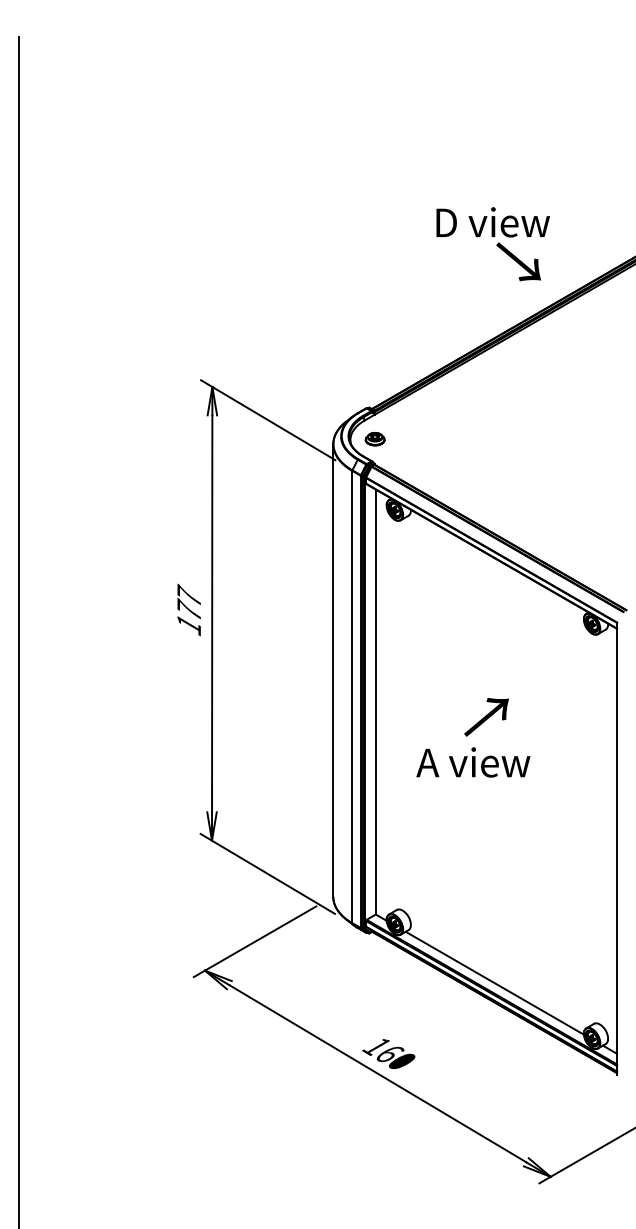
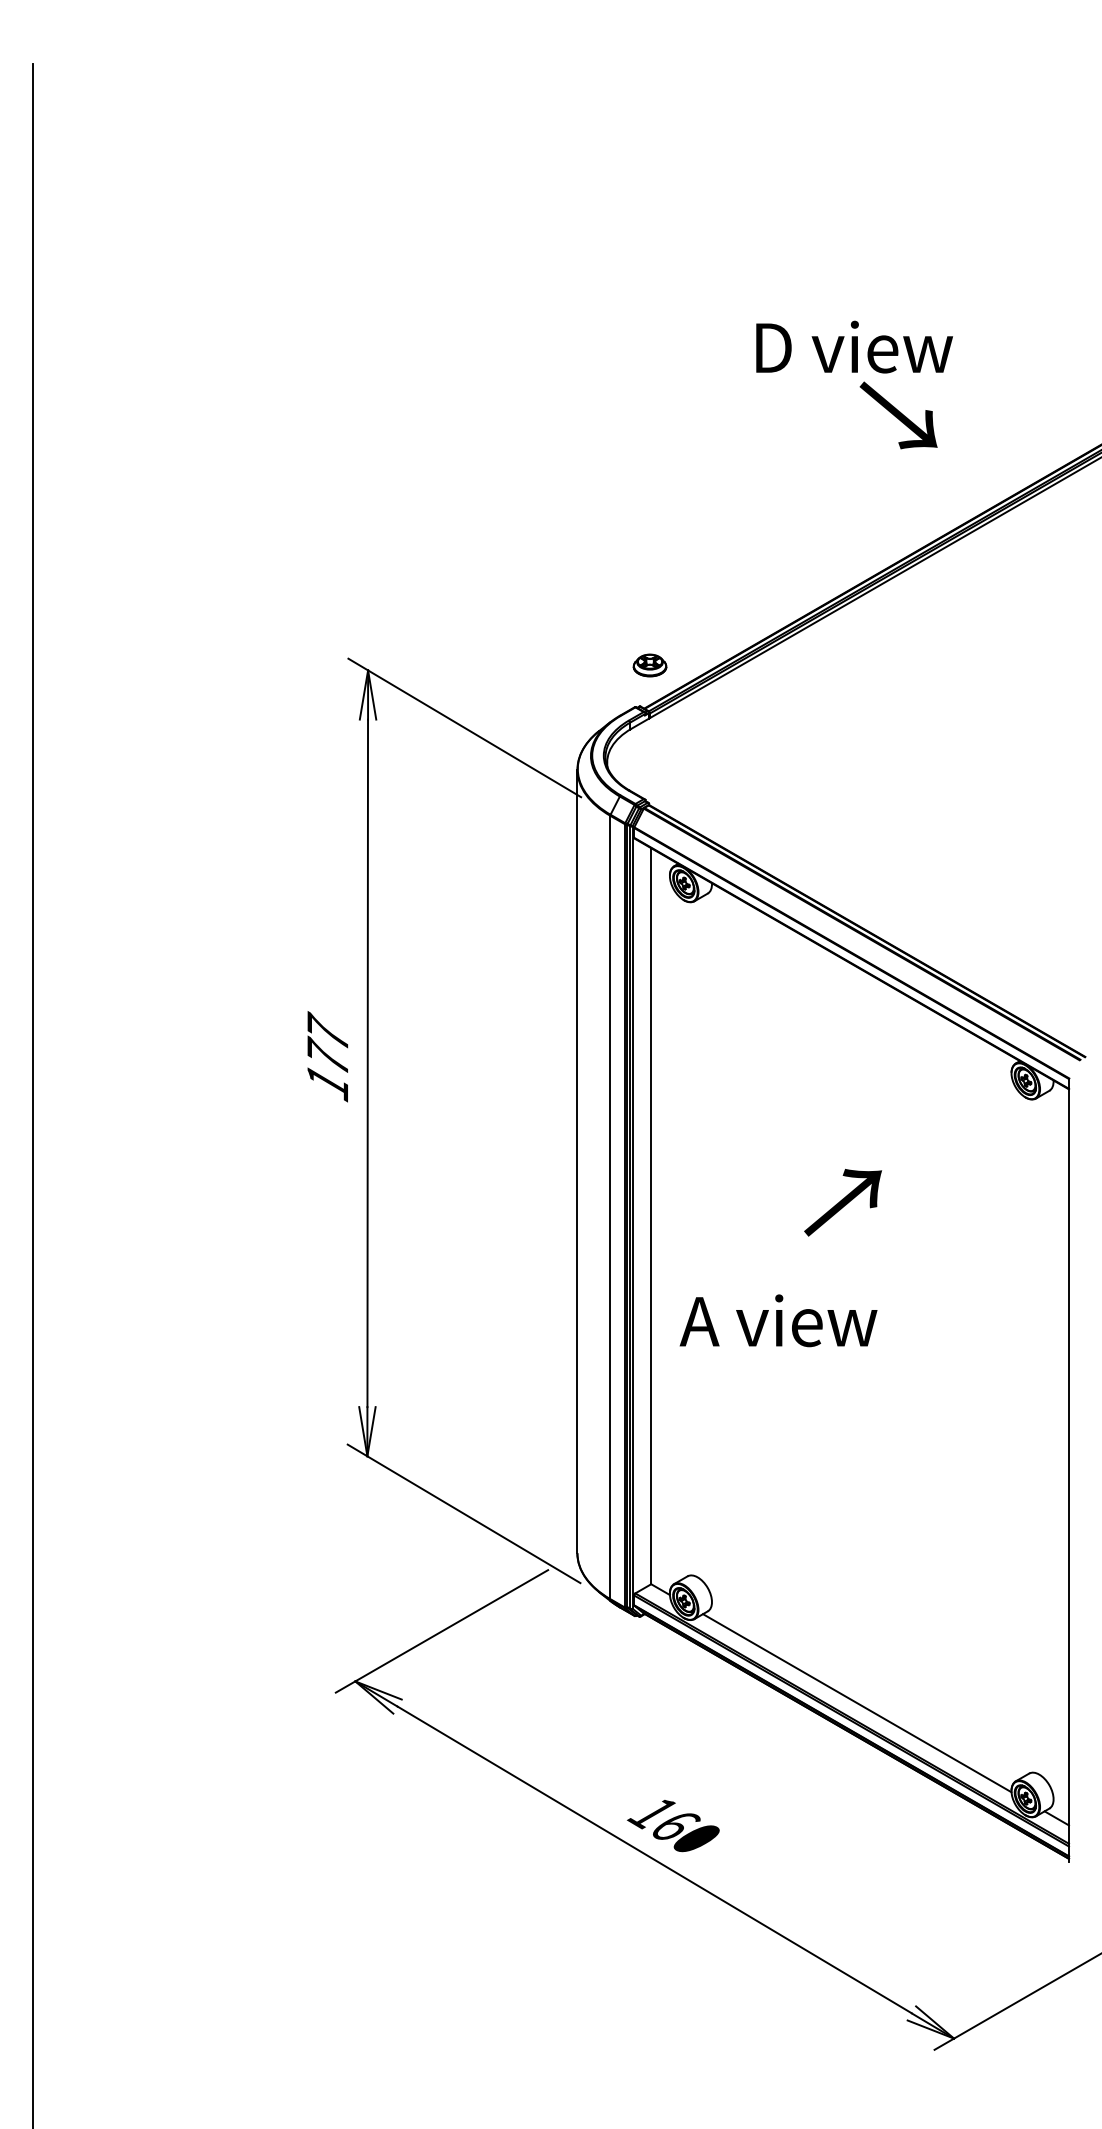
text: (492, 244) -> (853, 385), moved
part: (374, 439) -> (648, 666), moved
text: (486, 716) -> (842, 1201), moved
text: (473, 762) -> (778, 1320), moved

